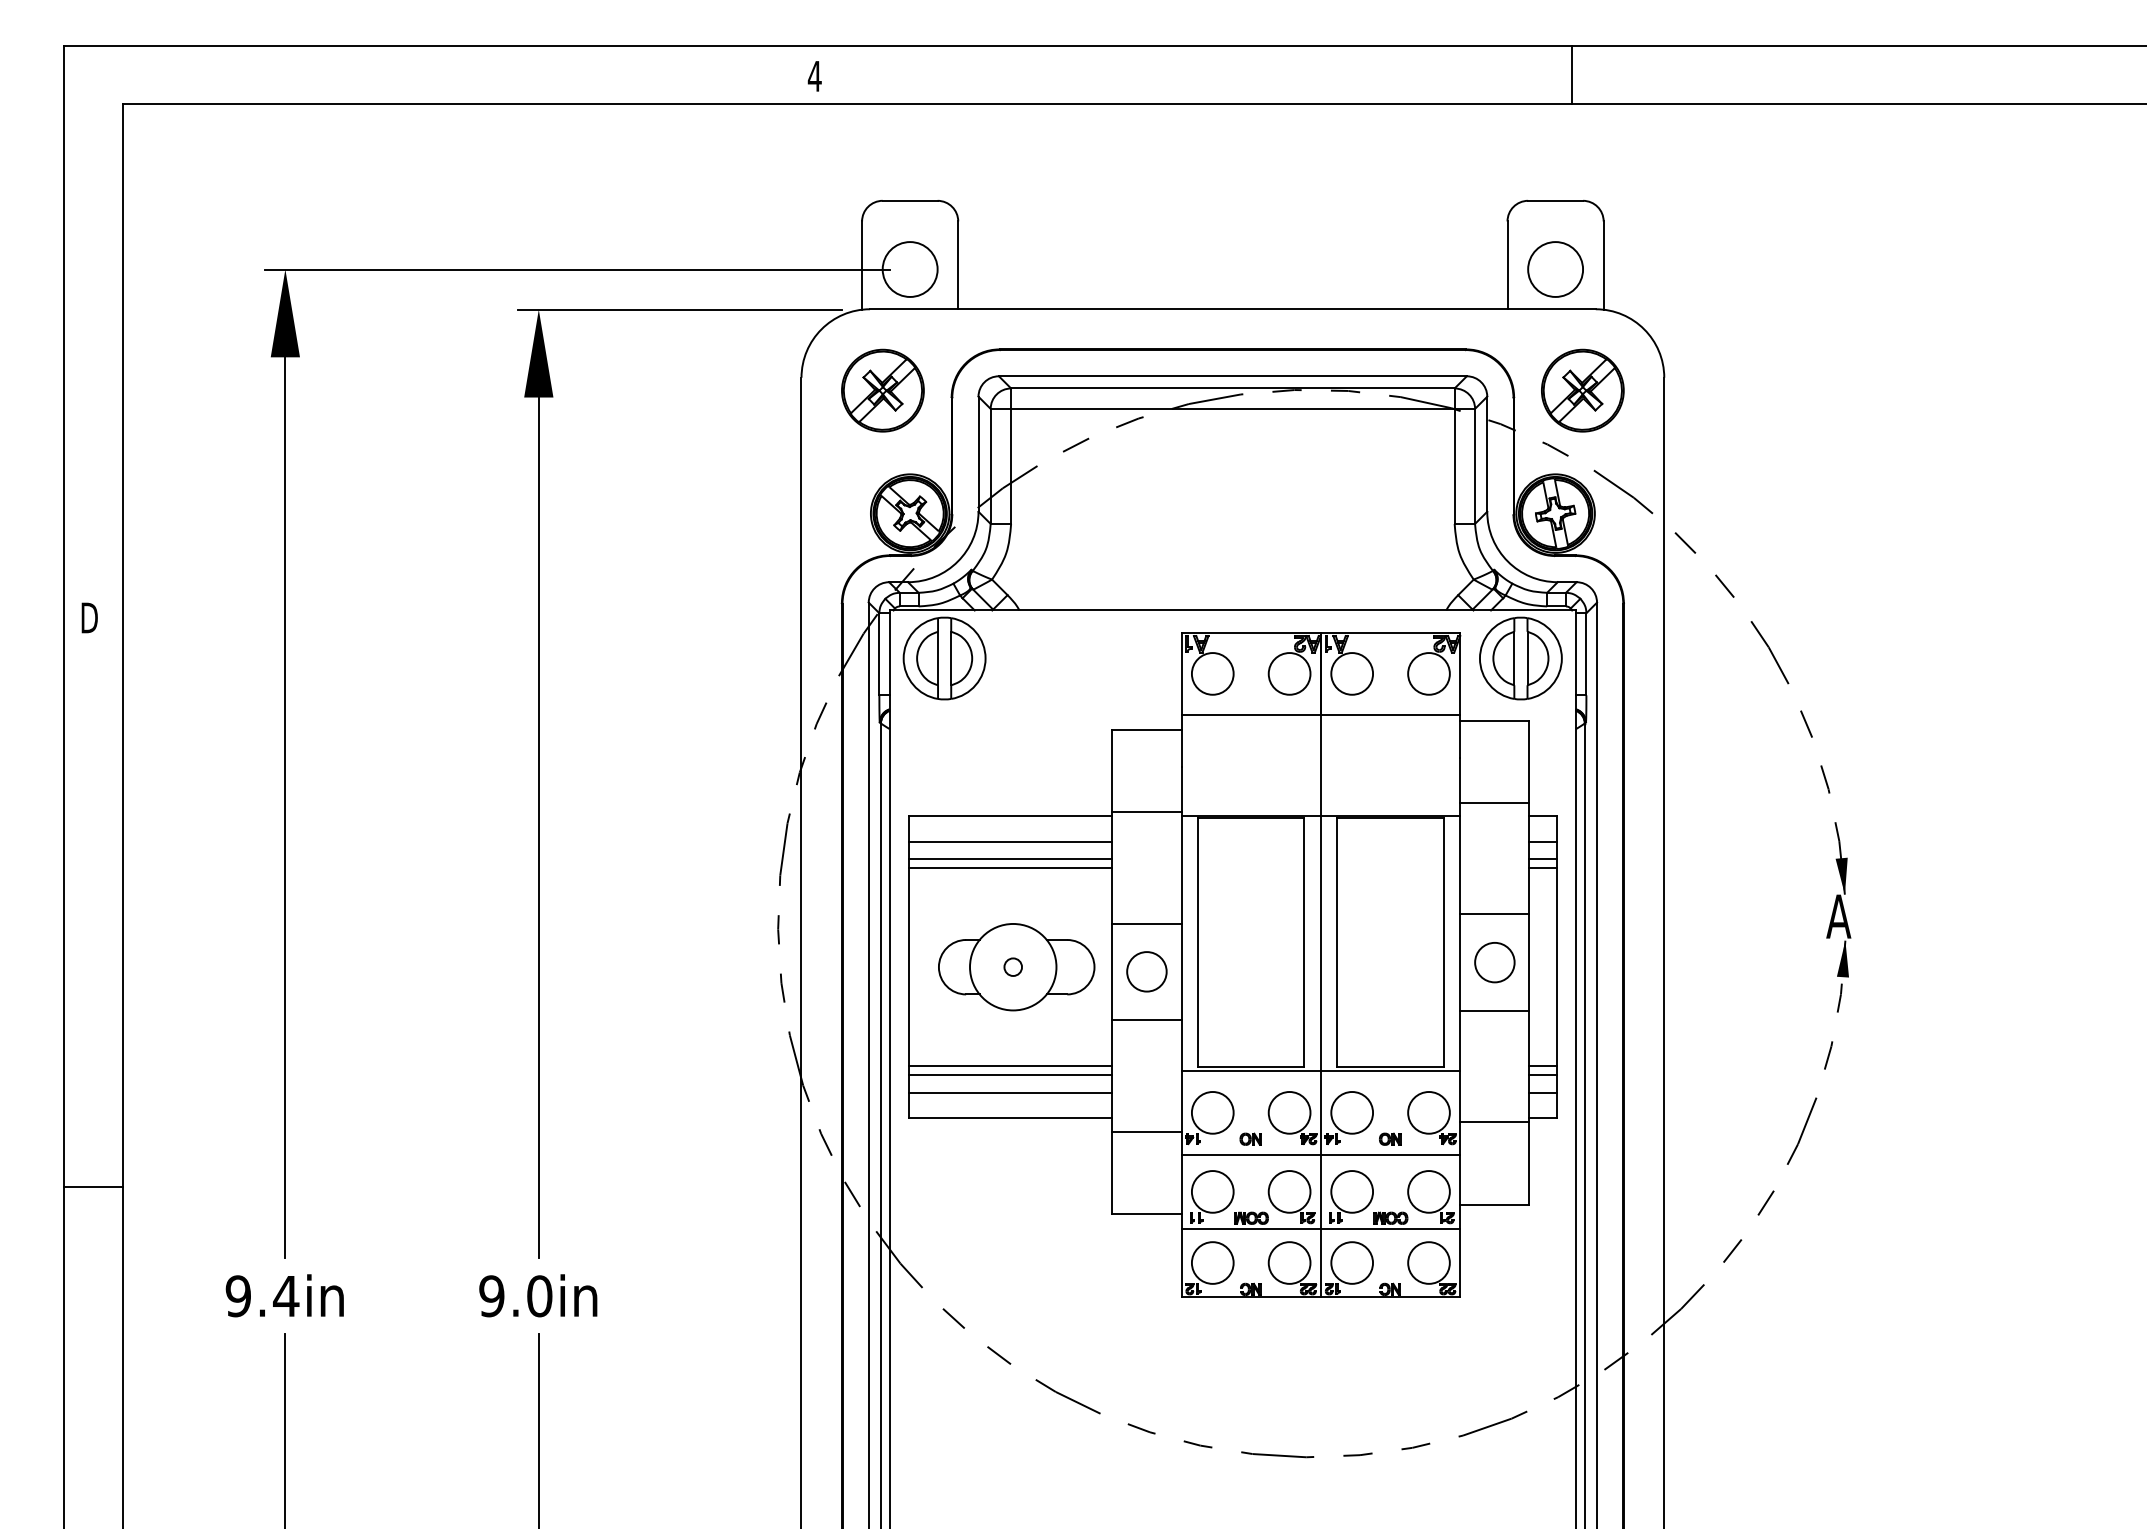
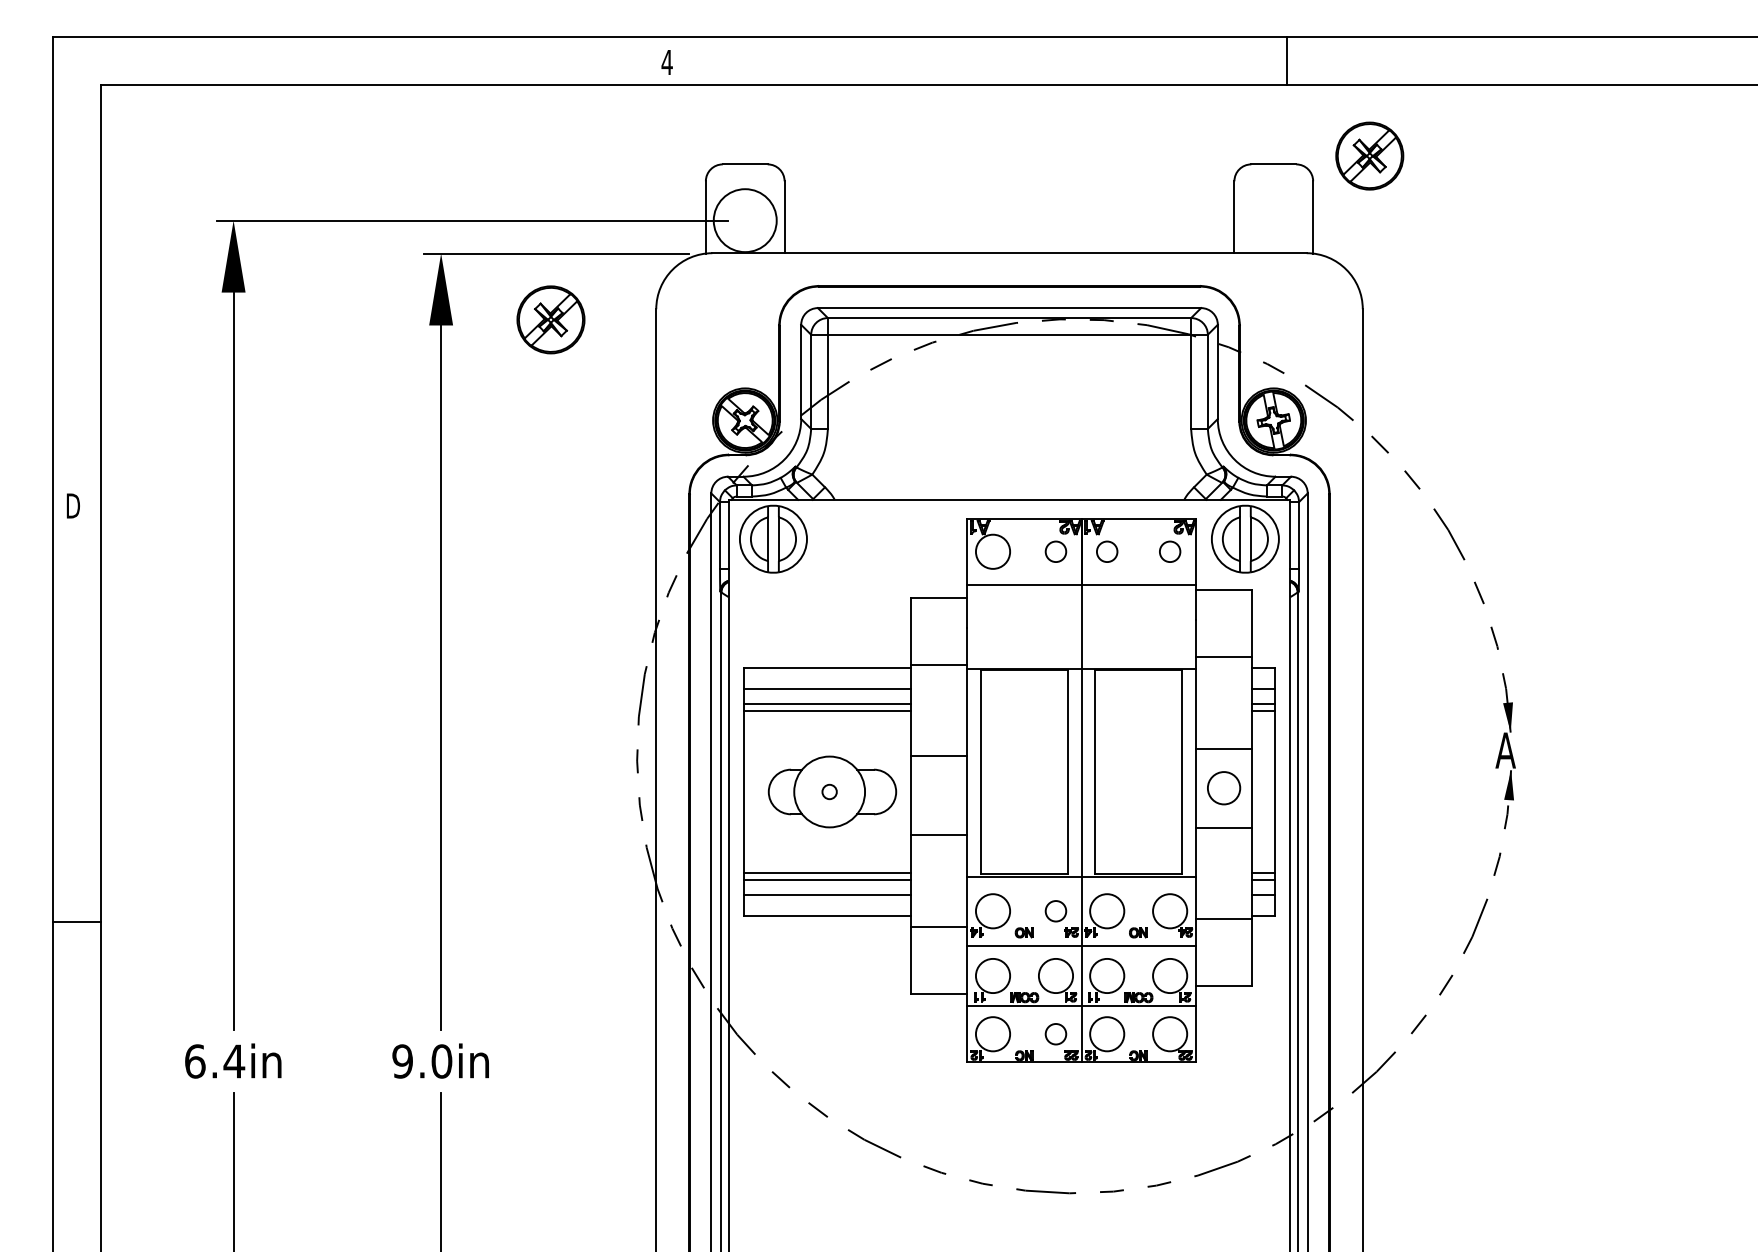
circle: (909, 269) -> (744, 220), size x1.4
circle: (1555, 269) -> (1273, 220), removed
part: (882, 390) -> (550, 319), moved
part: (1582, 390) -> (1369, 155), moved
circle: (1289, 673) -> (1055, 551), size x0.6
circle: (1352, 673) -> (1107, 551), size x0.6
circle: (1428, 673) -> (1169, 551), size x0.6
circle: (1146, 971) -> (938, 795), removed
circle: (1289, 1112) -> (1055, 910), size x0.6
line: (93, 1187) -> (76, 921), moved
circle: (1289, 1262) -> (1055, 1033), size x0.6
text: (238, 1296) -> (195, 1061), 9.4in -> 6.4in

